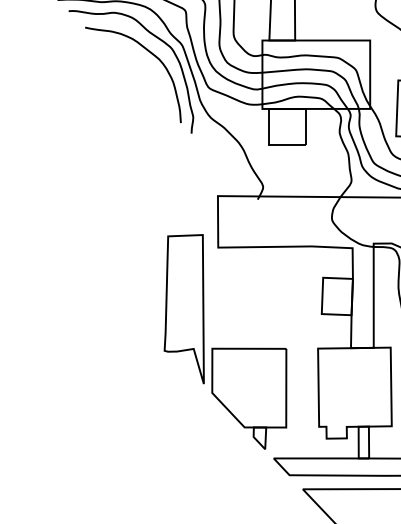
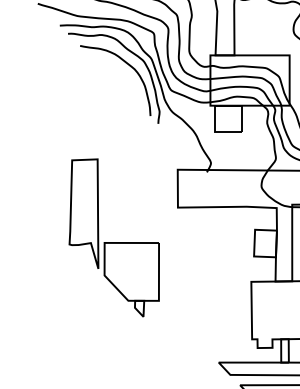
part: (224, 341) -> (113, 237), moved

